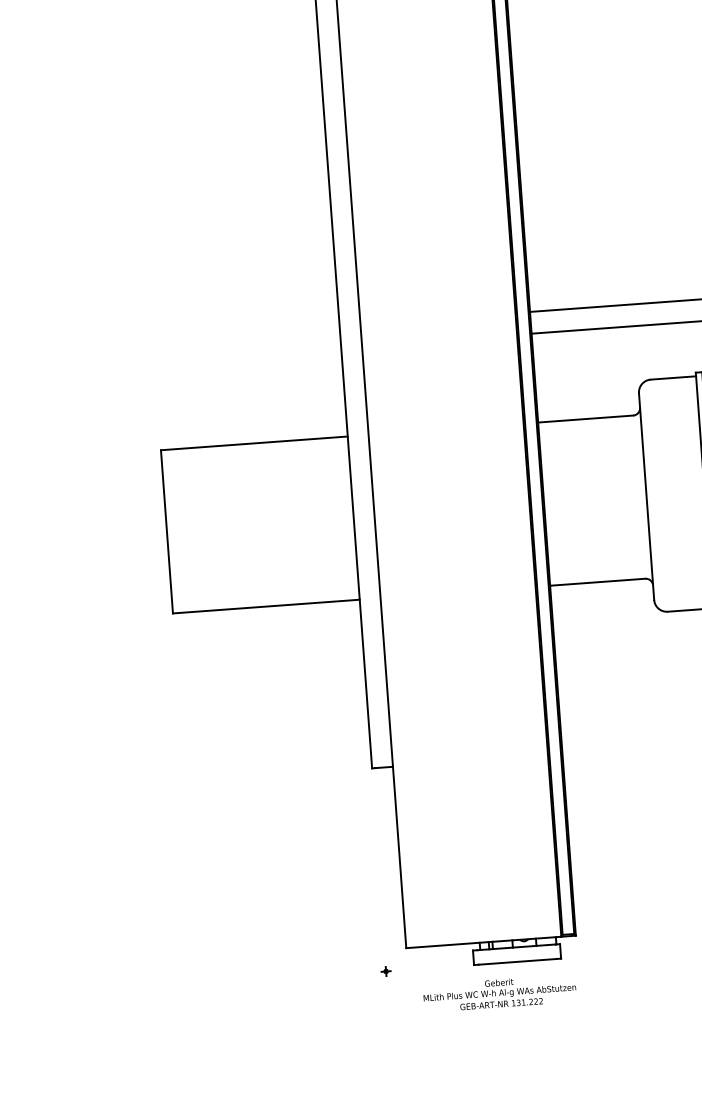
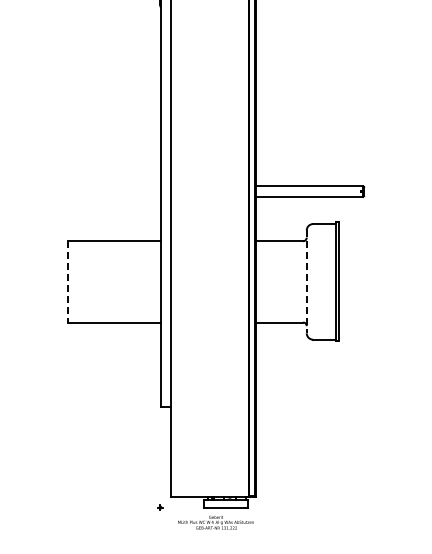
line: (646, 497) -> (306, 282), solid -> dashed
line: (166, 531) -> (67, 281), solid -> dashed

